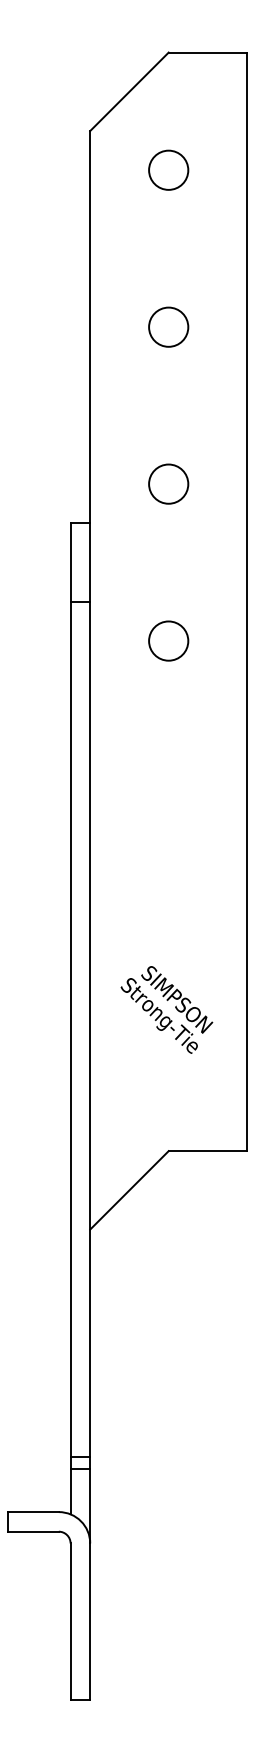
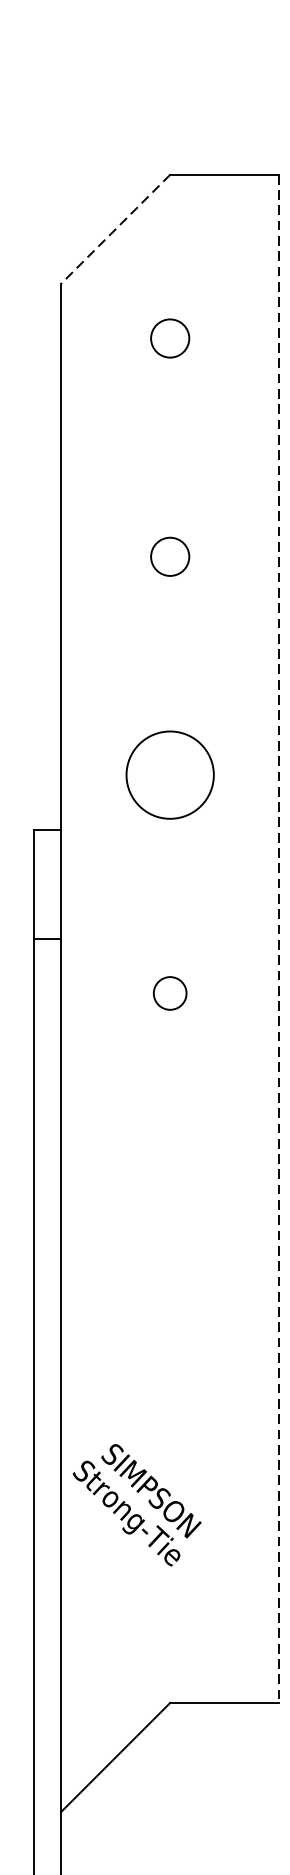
line: (129, 92) -> (115, 230), solid -> dashed
circle: (168, 169) -> (169, 337), size x0.7
circle: (168, 326) -> (169, 555), size x0.7
circle: (168, 483) -> (169, 774), size x1.6
line: (247, 602) -> (279, 939), solid -> dashed
circle: (168, 640) -> (169, 992), size x0.6
text: (166, 1009) -> (136, 1504), moved

